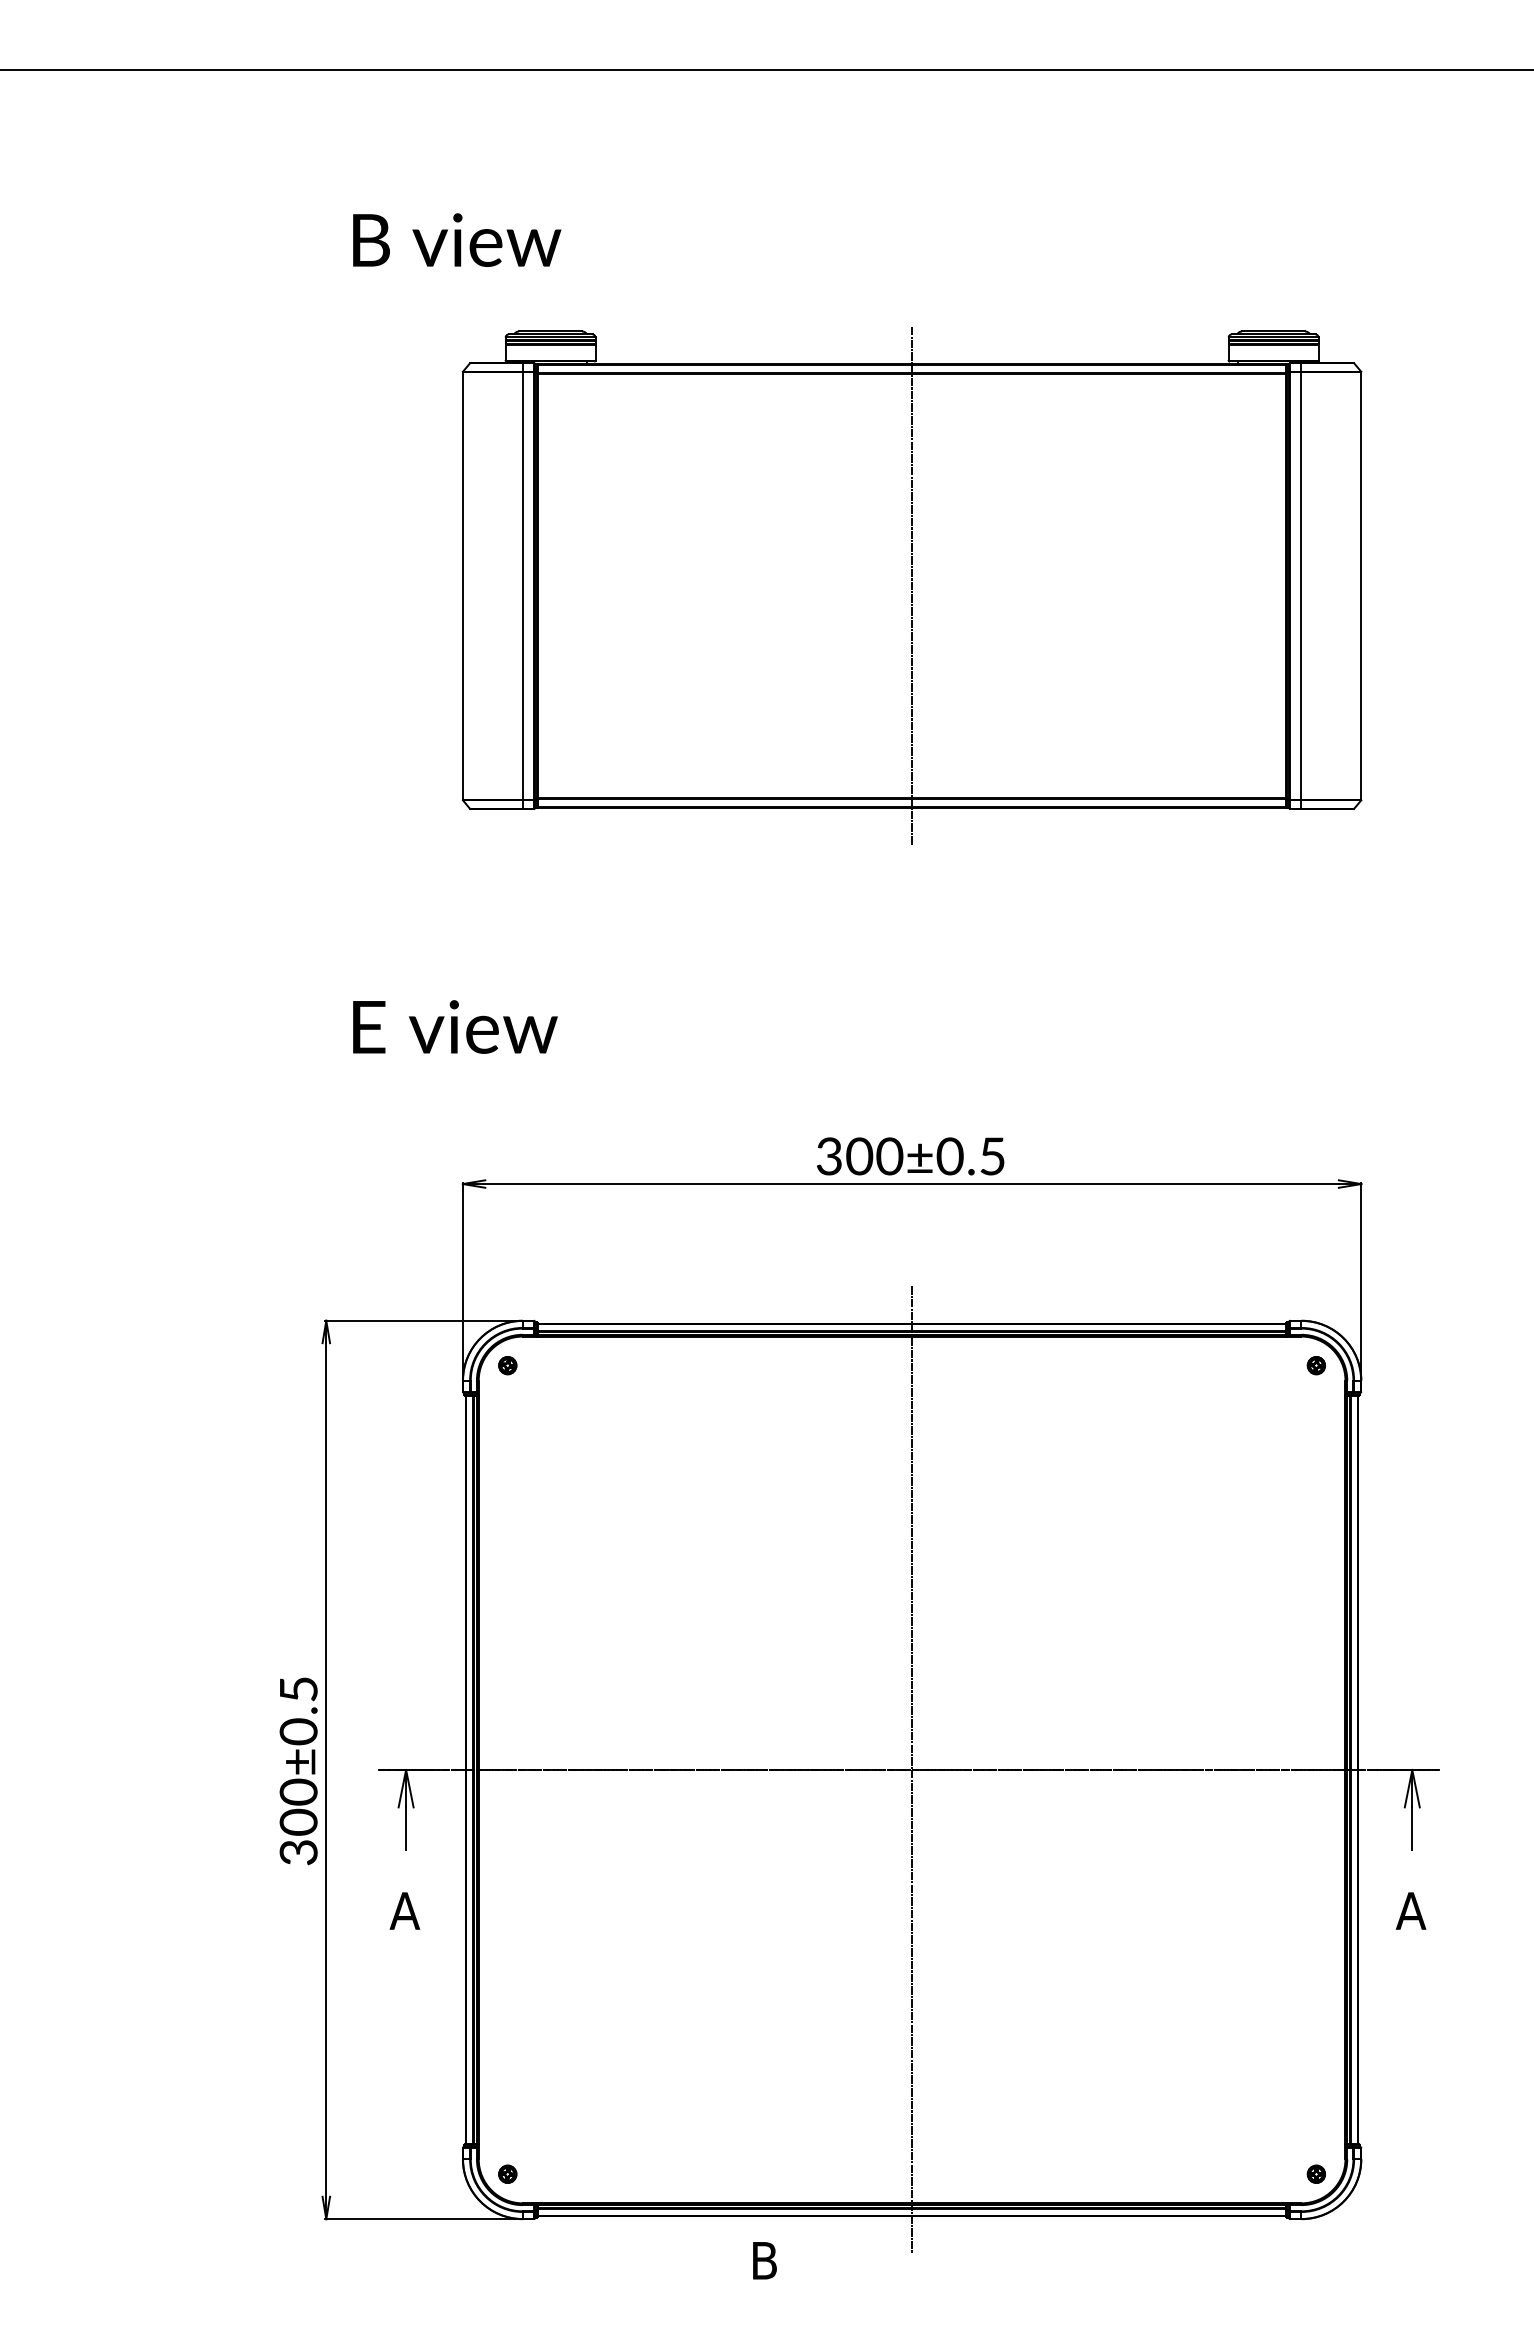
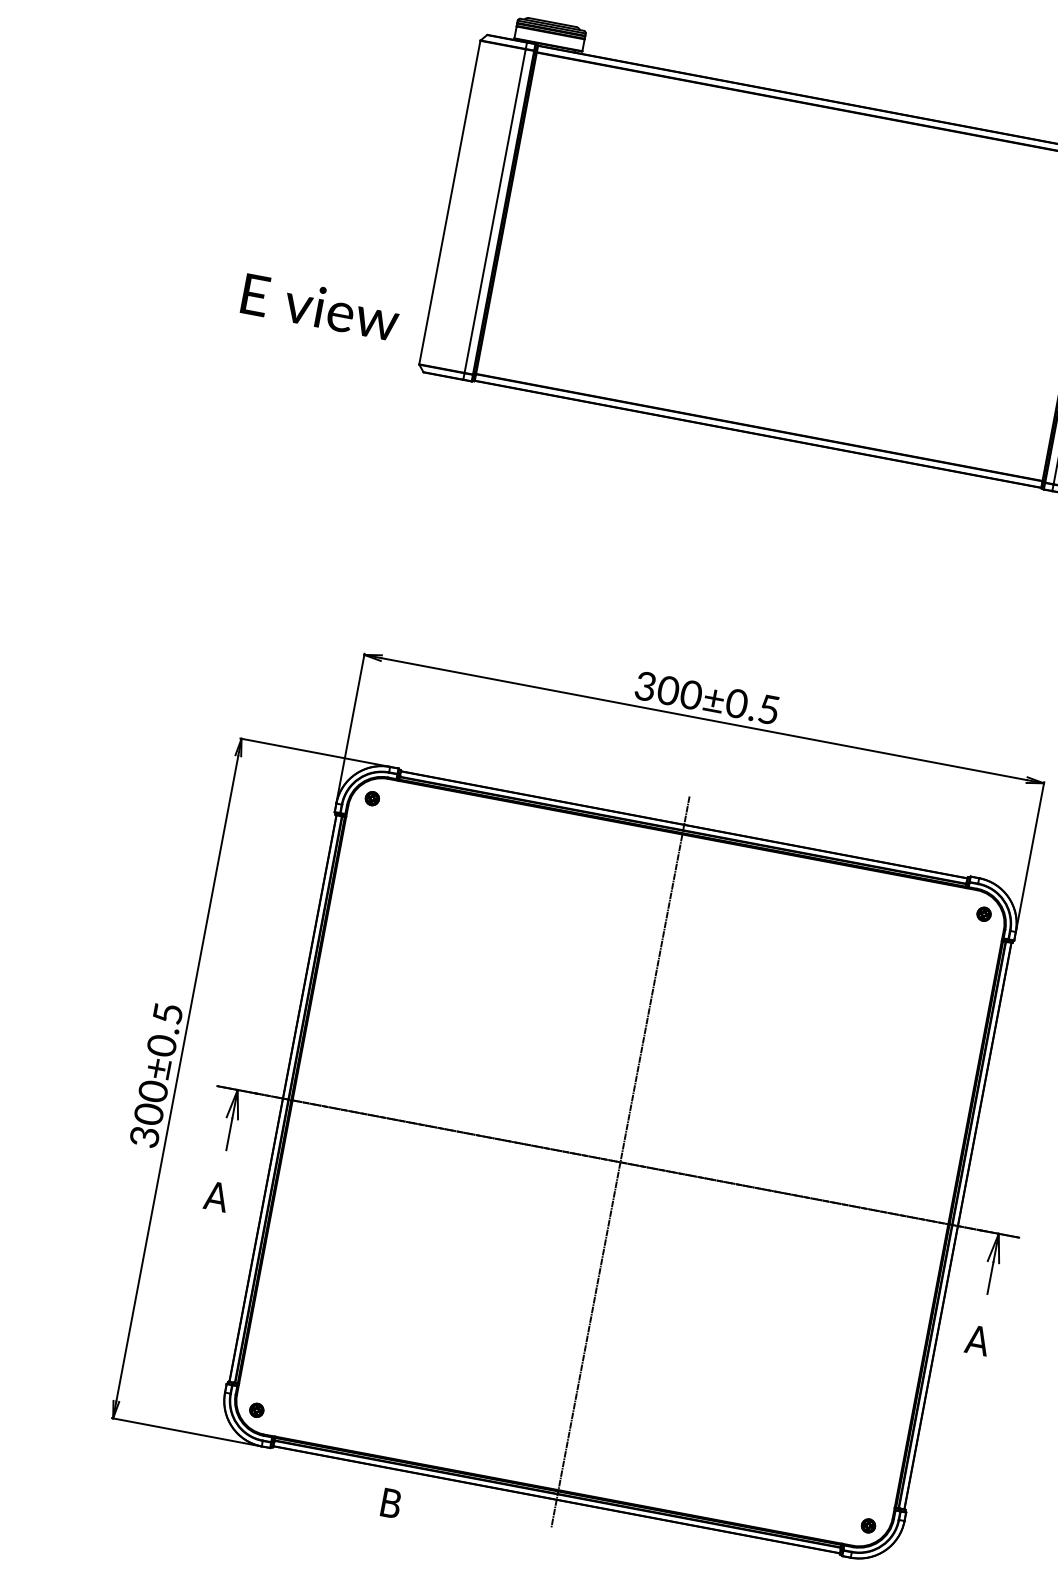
line: (912, 585) -> (790, 266), removed
text: (455, 1026) -> (320, 307), moved
text: (764, 2260) -> (391, 1503), moved

